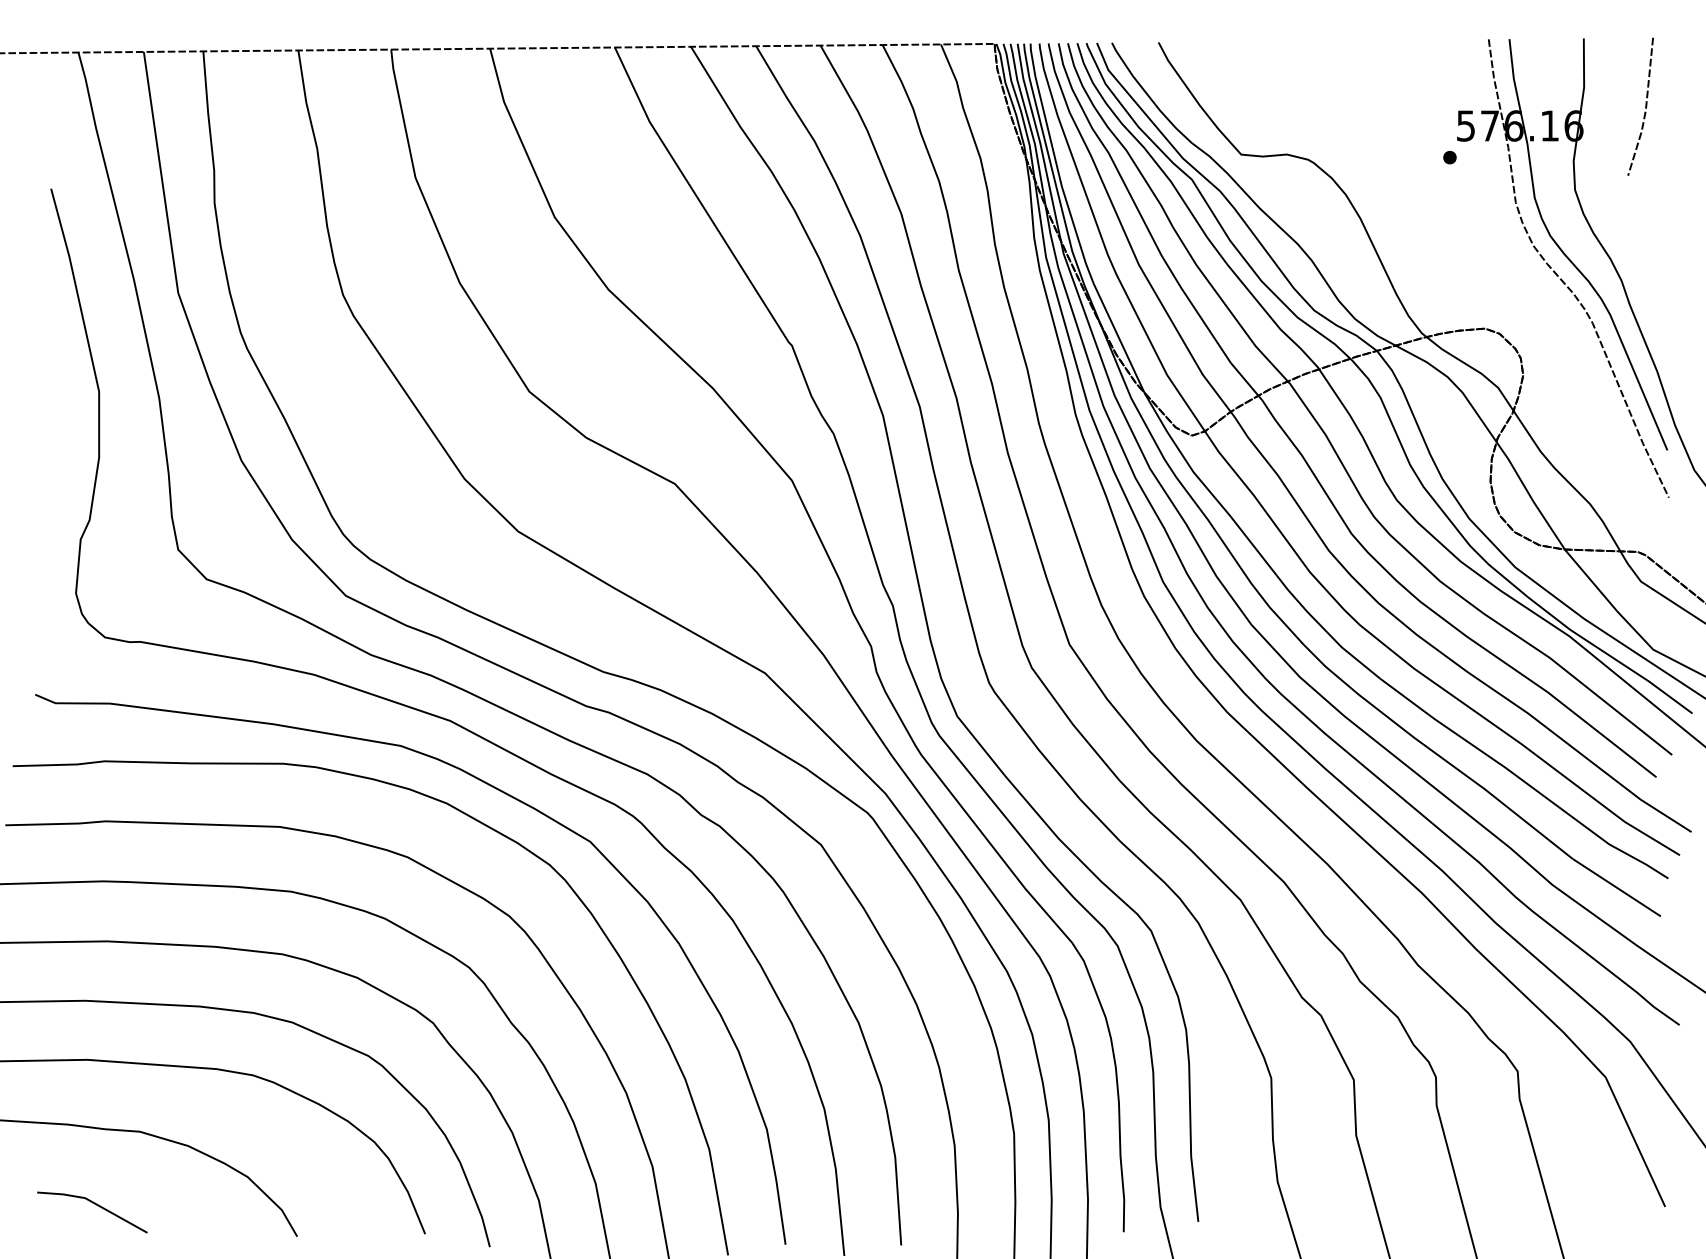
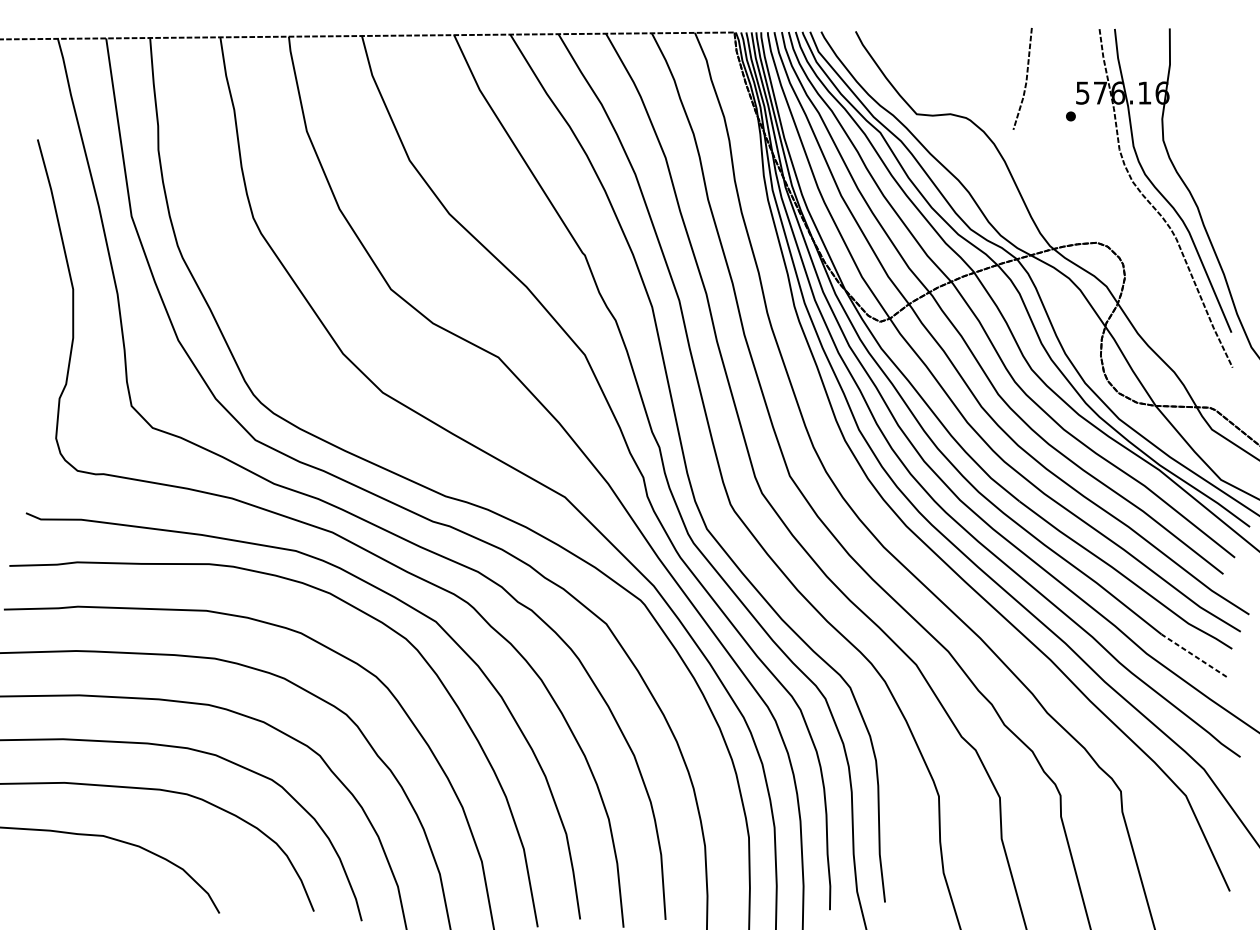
line: (1645, 106) -> (1026, 78), moved
line: (1616, 887) -> (1193, 655), solid -> dashed
line: (96, 1205) -> (71, 890), removed

